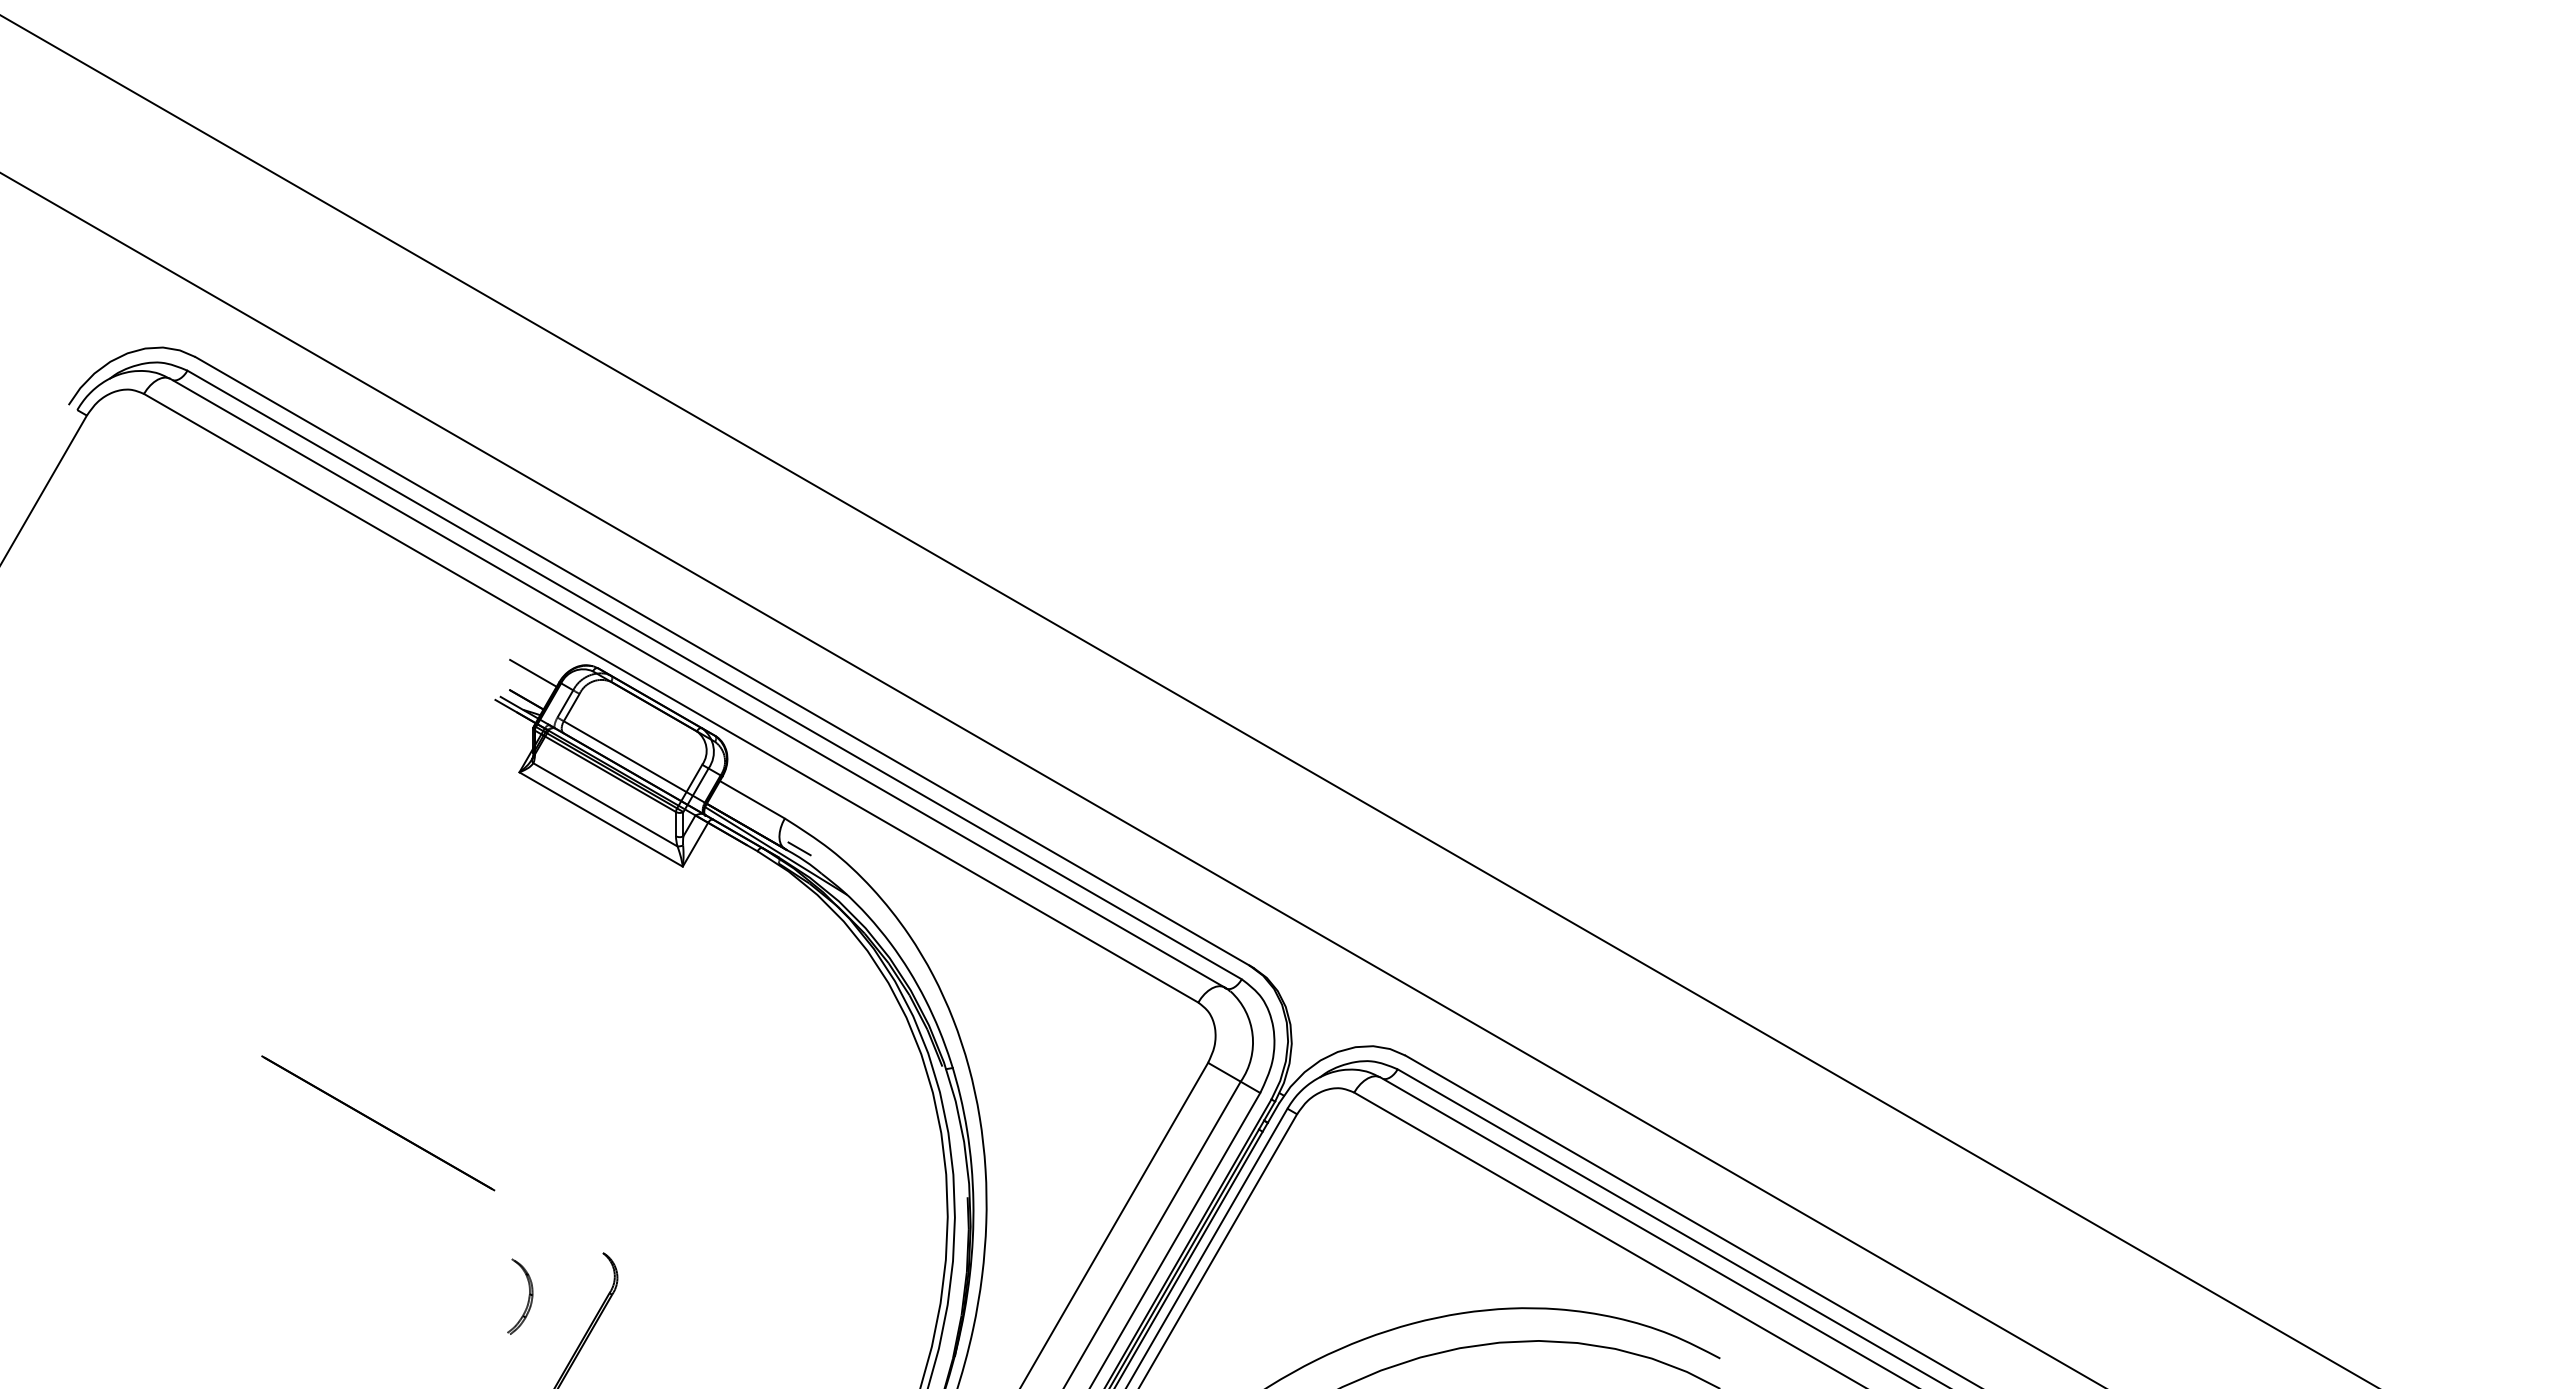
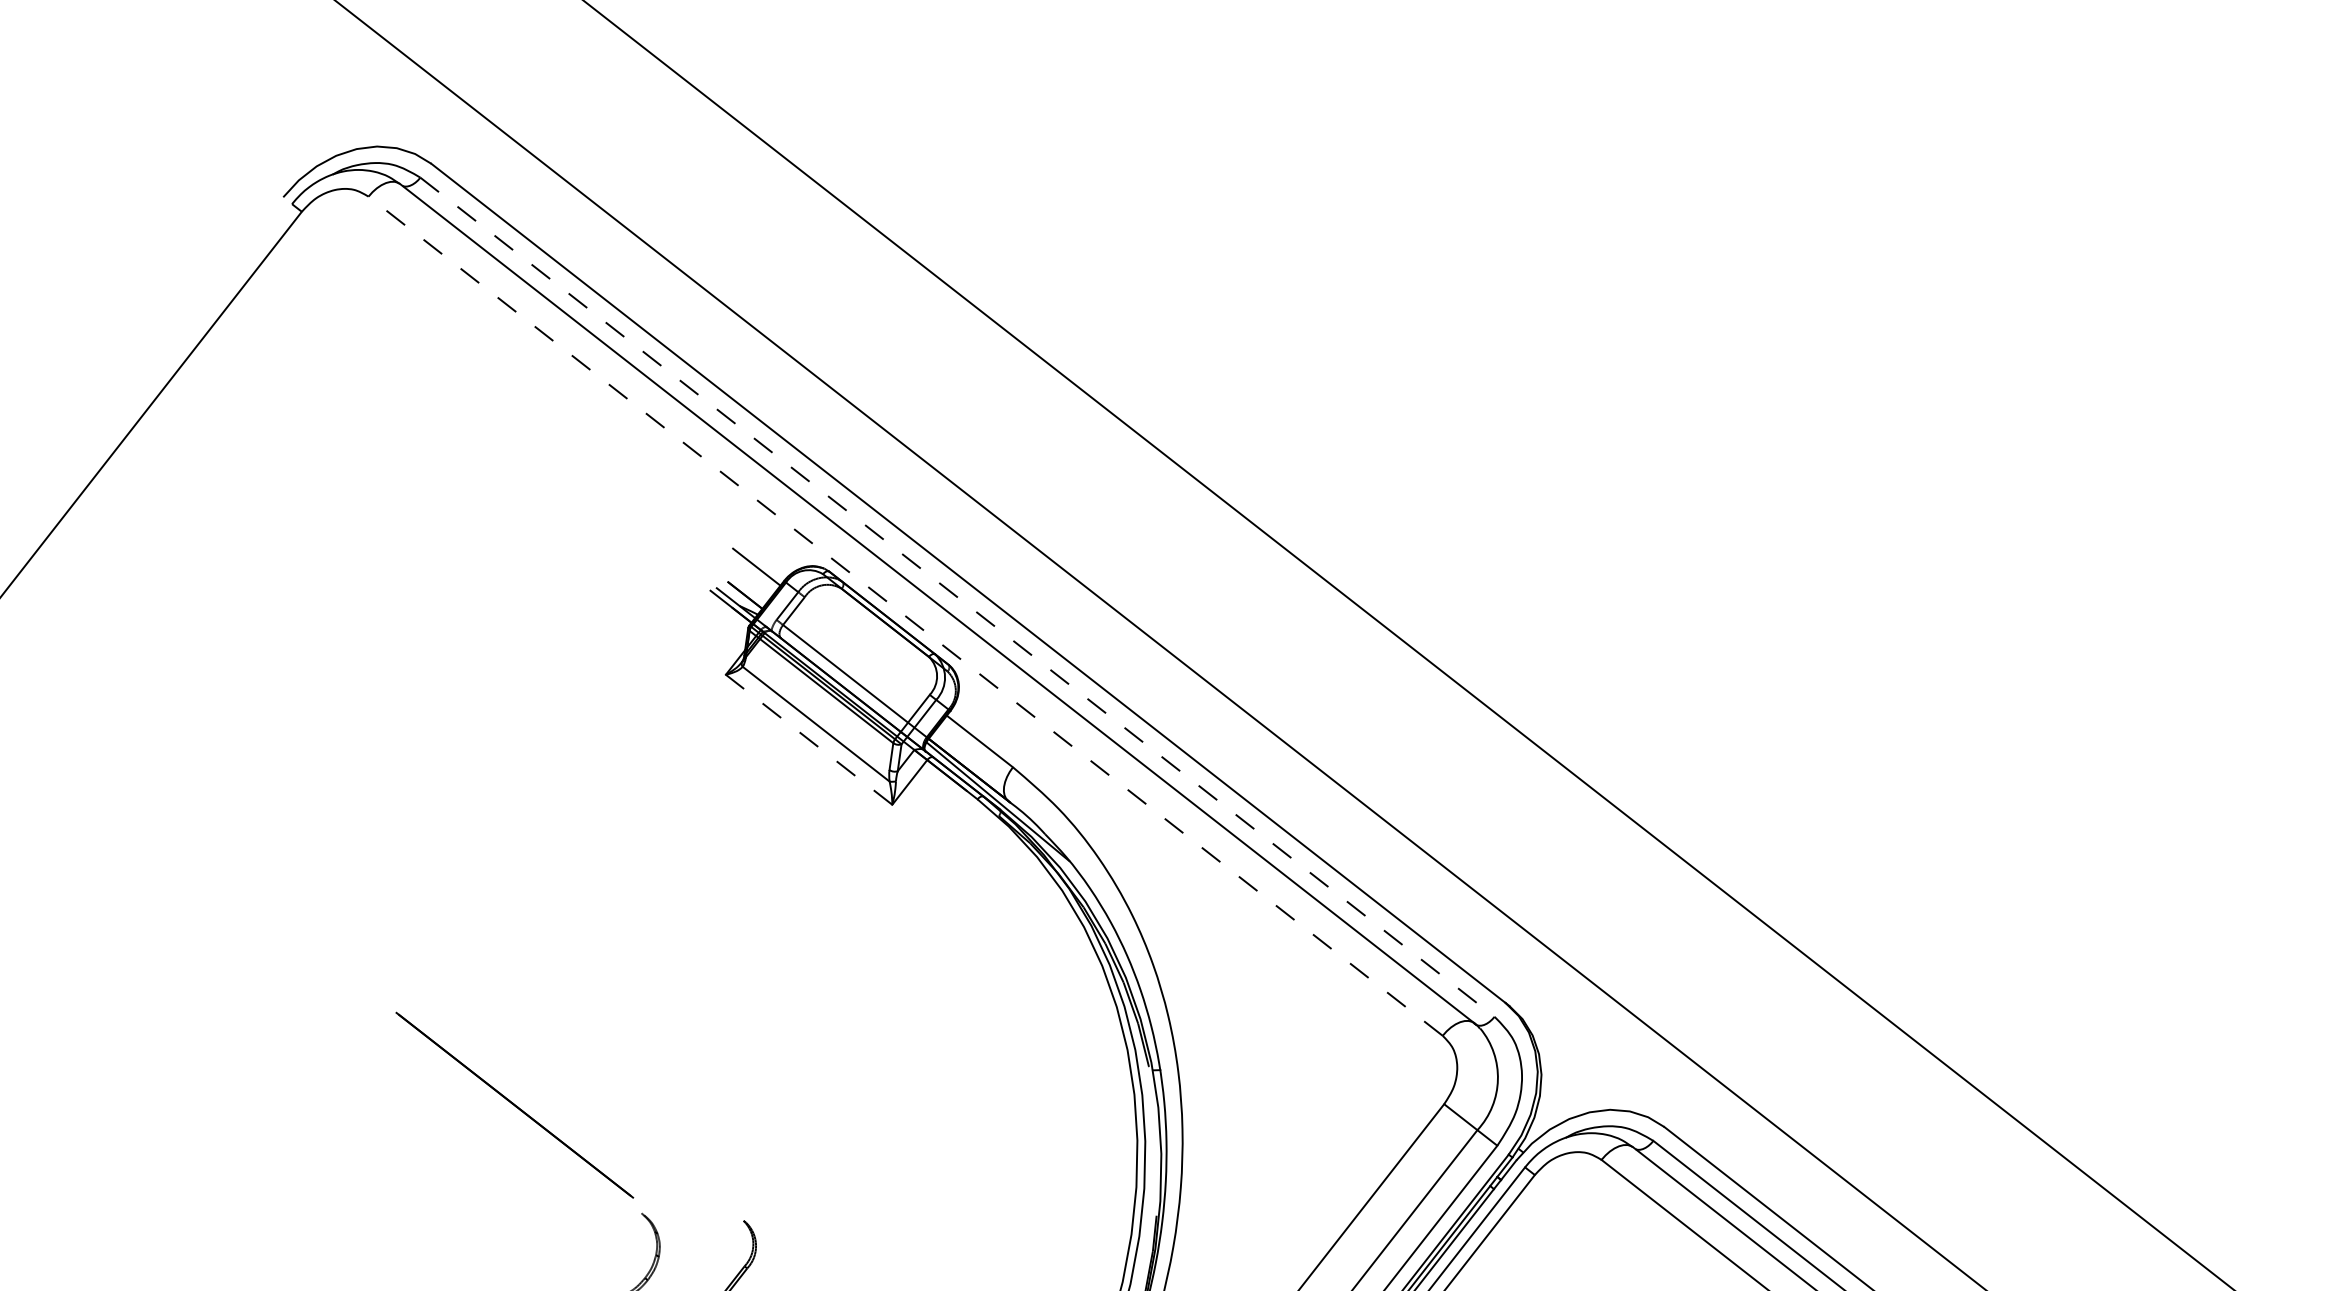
line: (714, 675) -> (957, 597), solid -> dashed
line: (671, 698) -> (905, 616), solid -> dashed
line: (600, 819) -> (808, 739), solid -> dashed
line: (799, 848) -> (1024, 802), removed
line: (378, 1123) -> (515, 1105), moved

